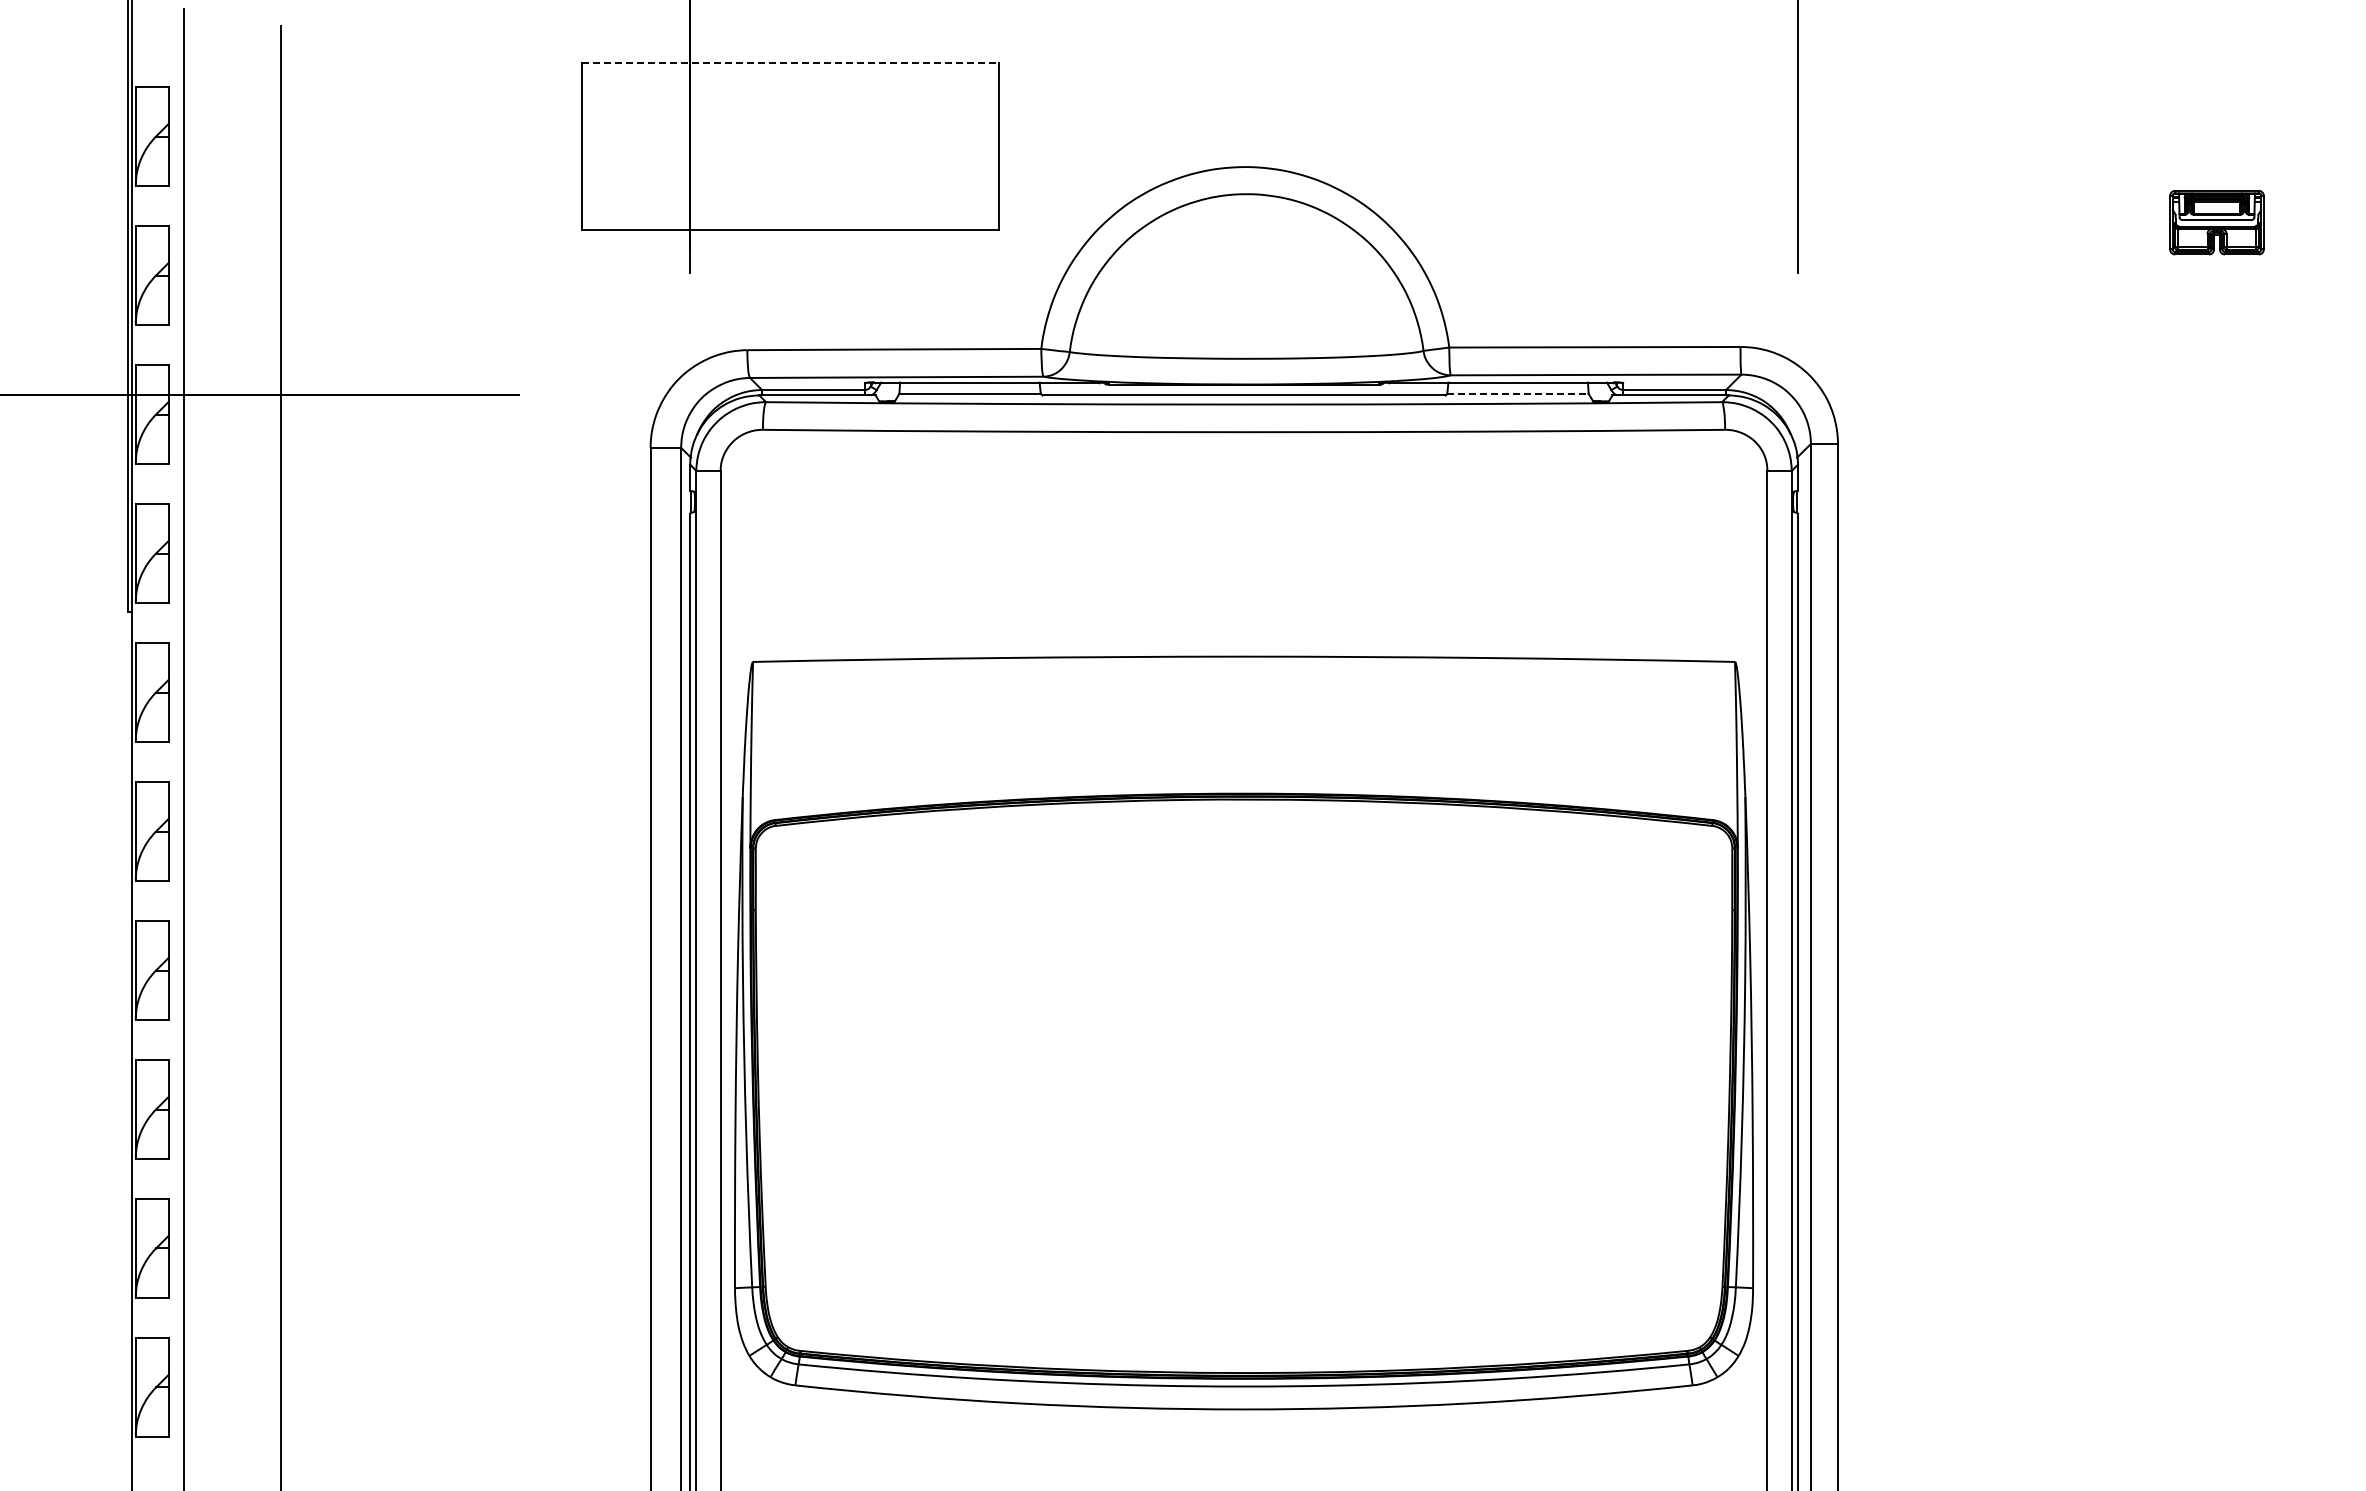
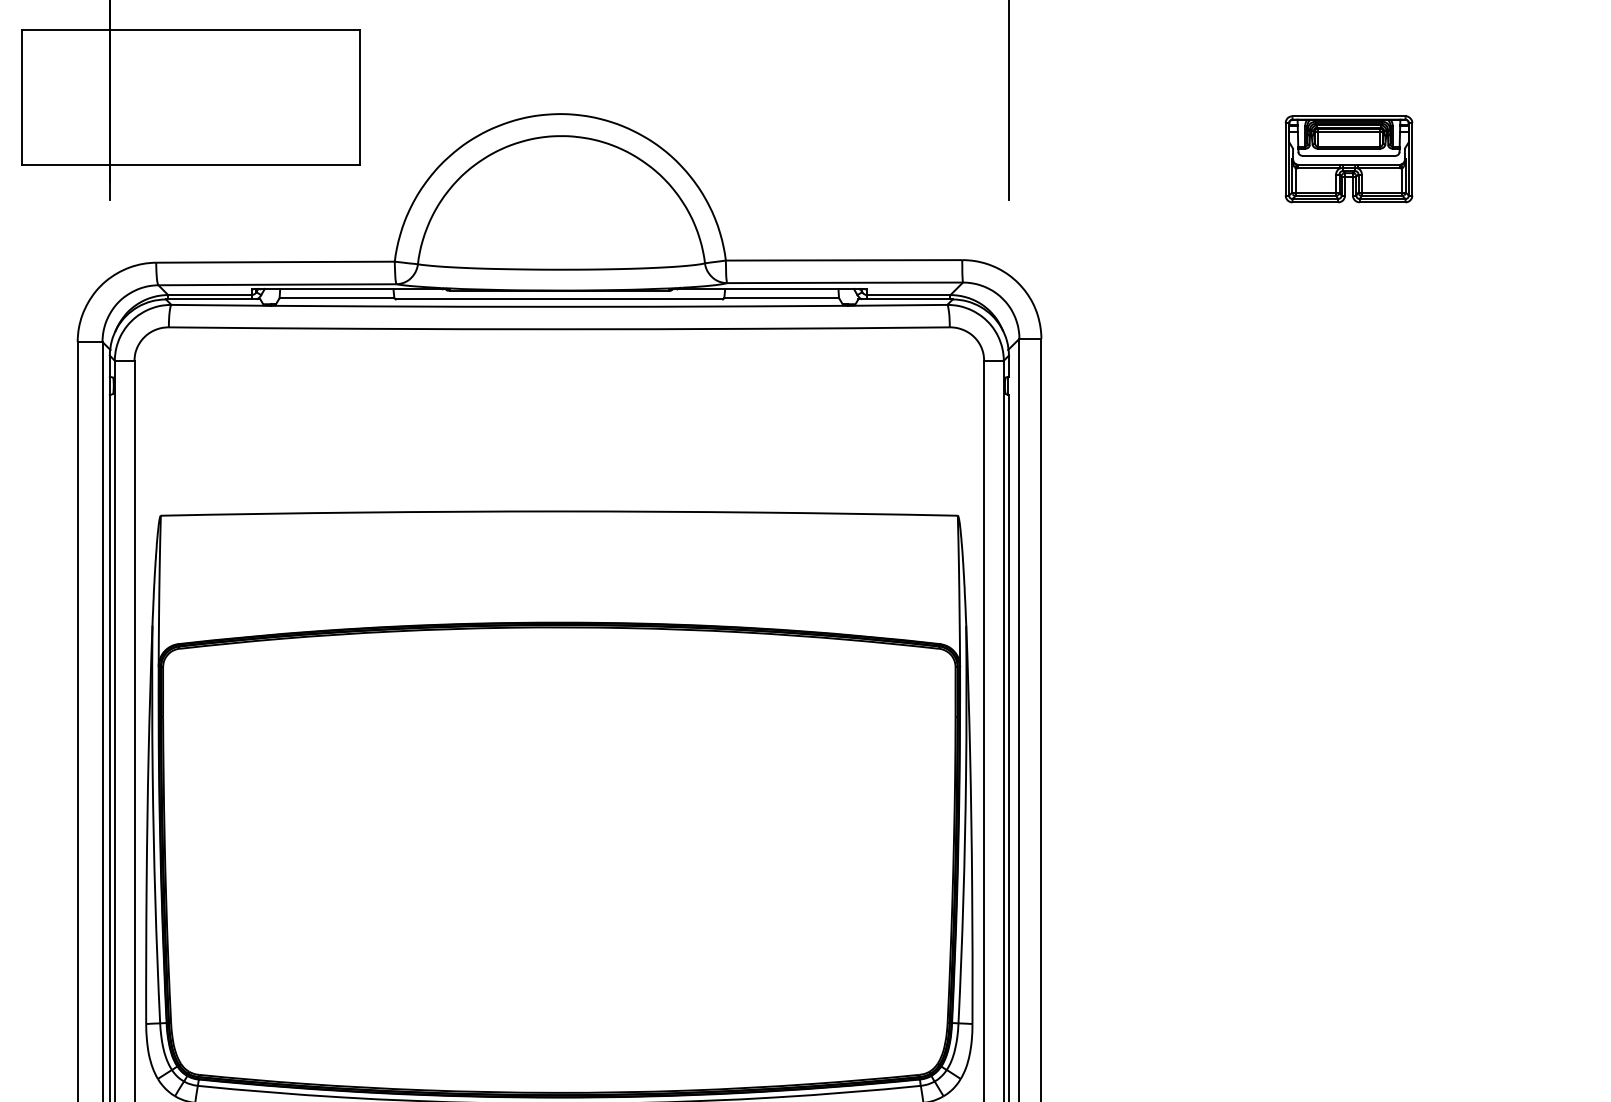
line: (790, 62) -> (191, 29), dashed -> solid
part: (2216, 222) -> (1348, 159), size x1.67
line: (1517, 393) -> (781, 297), dashed -> solid

